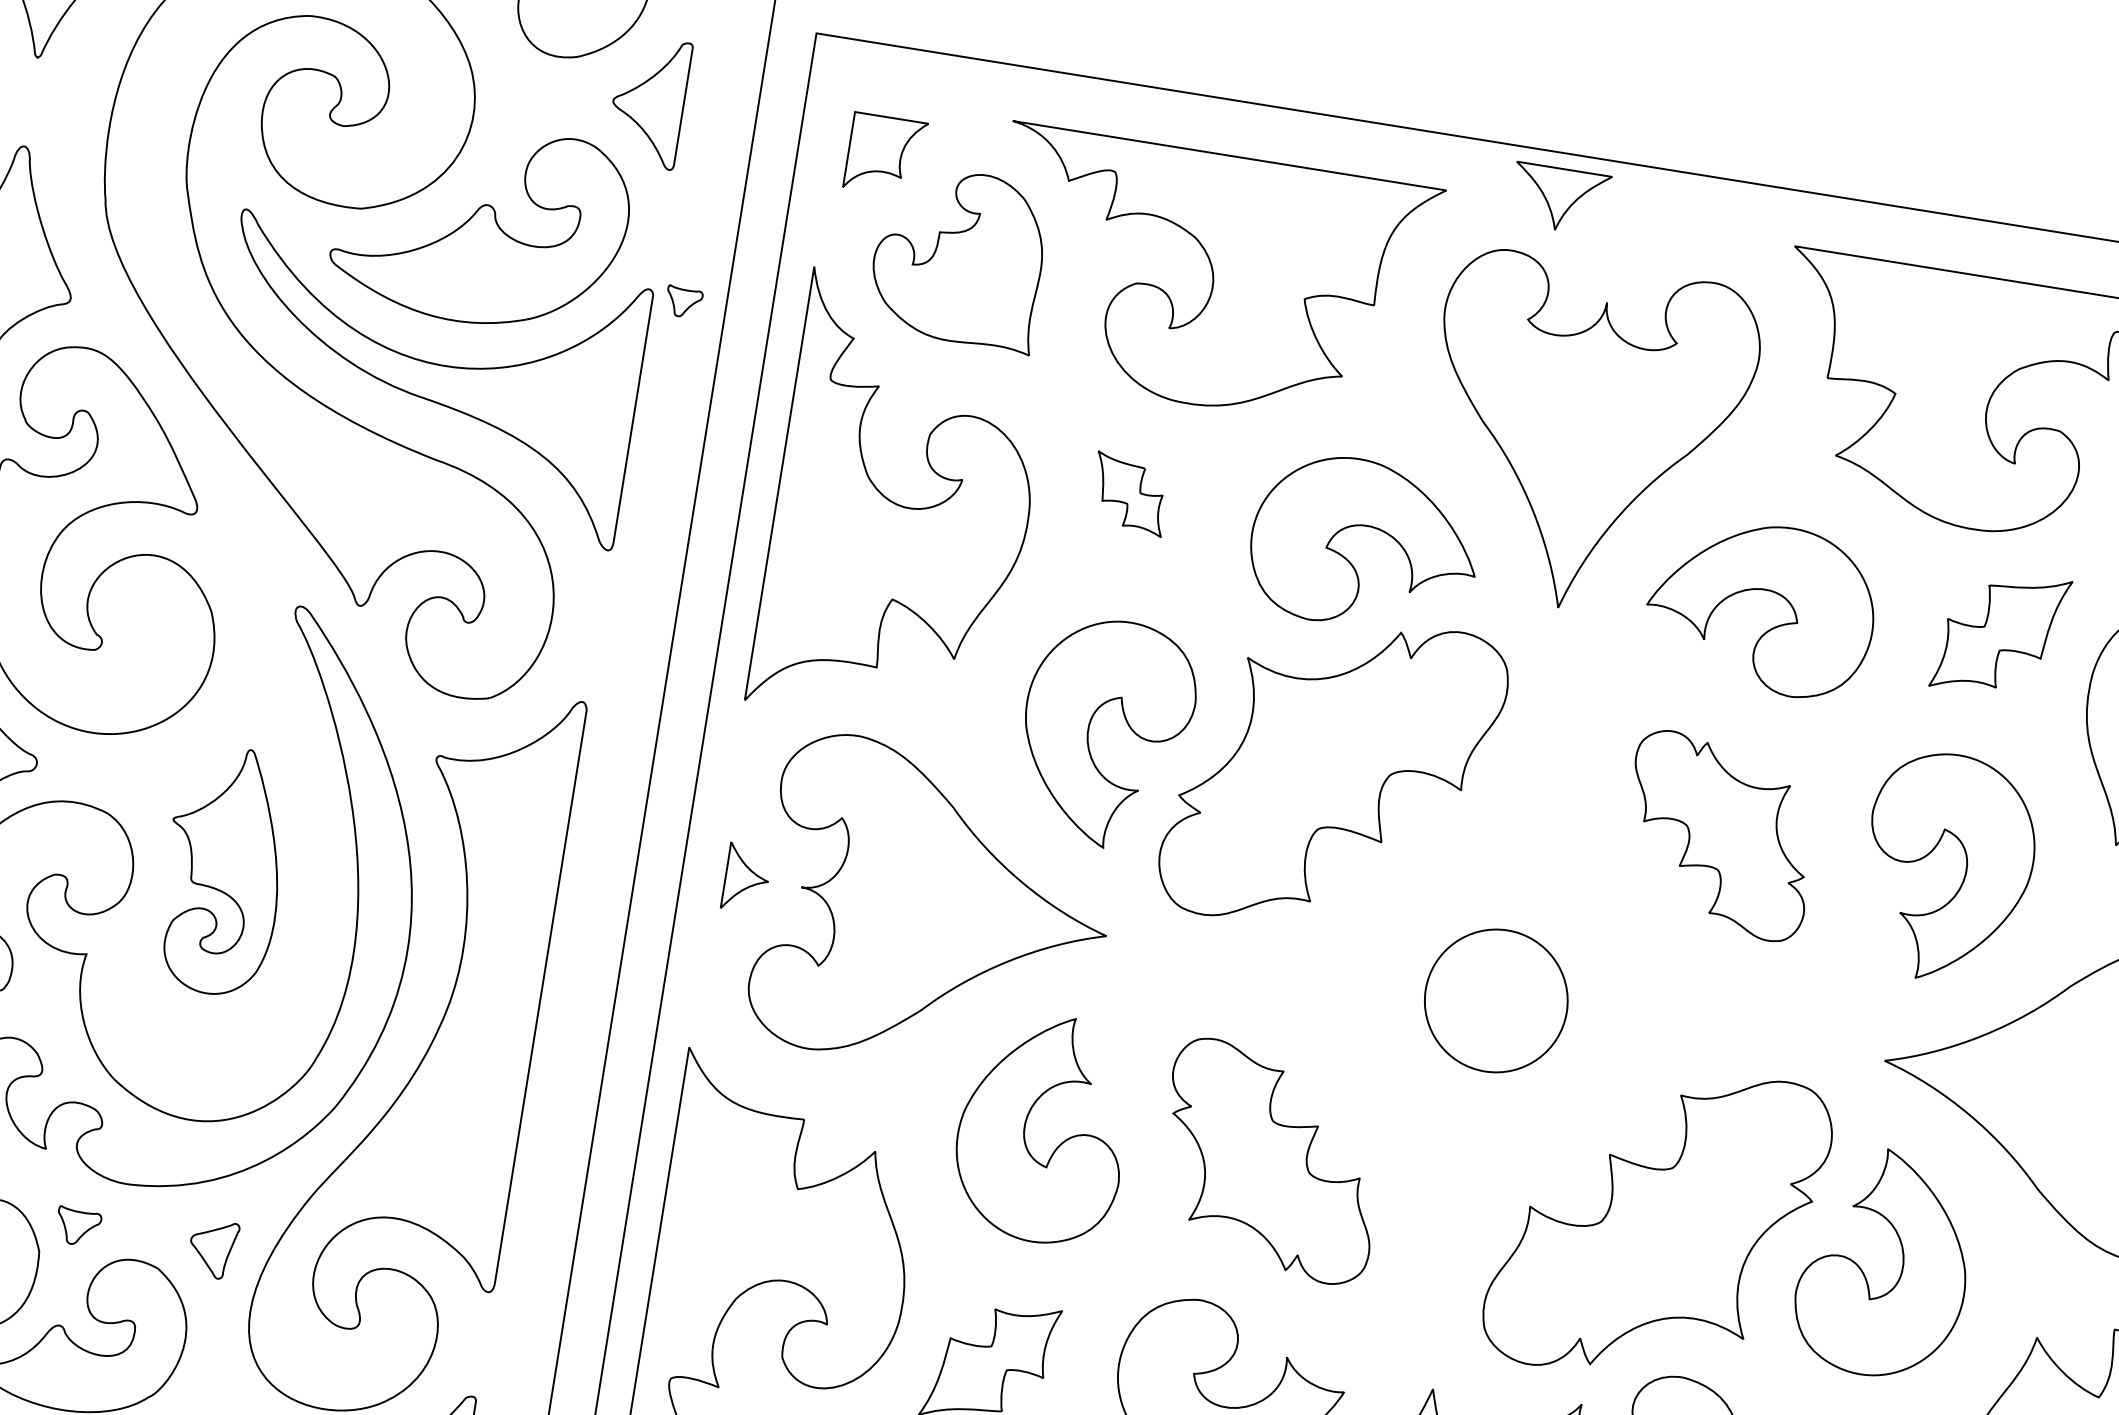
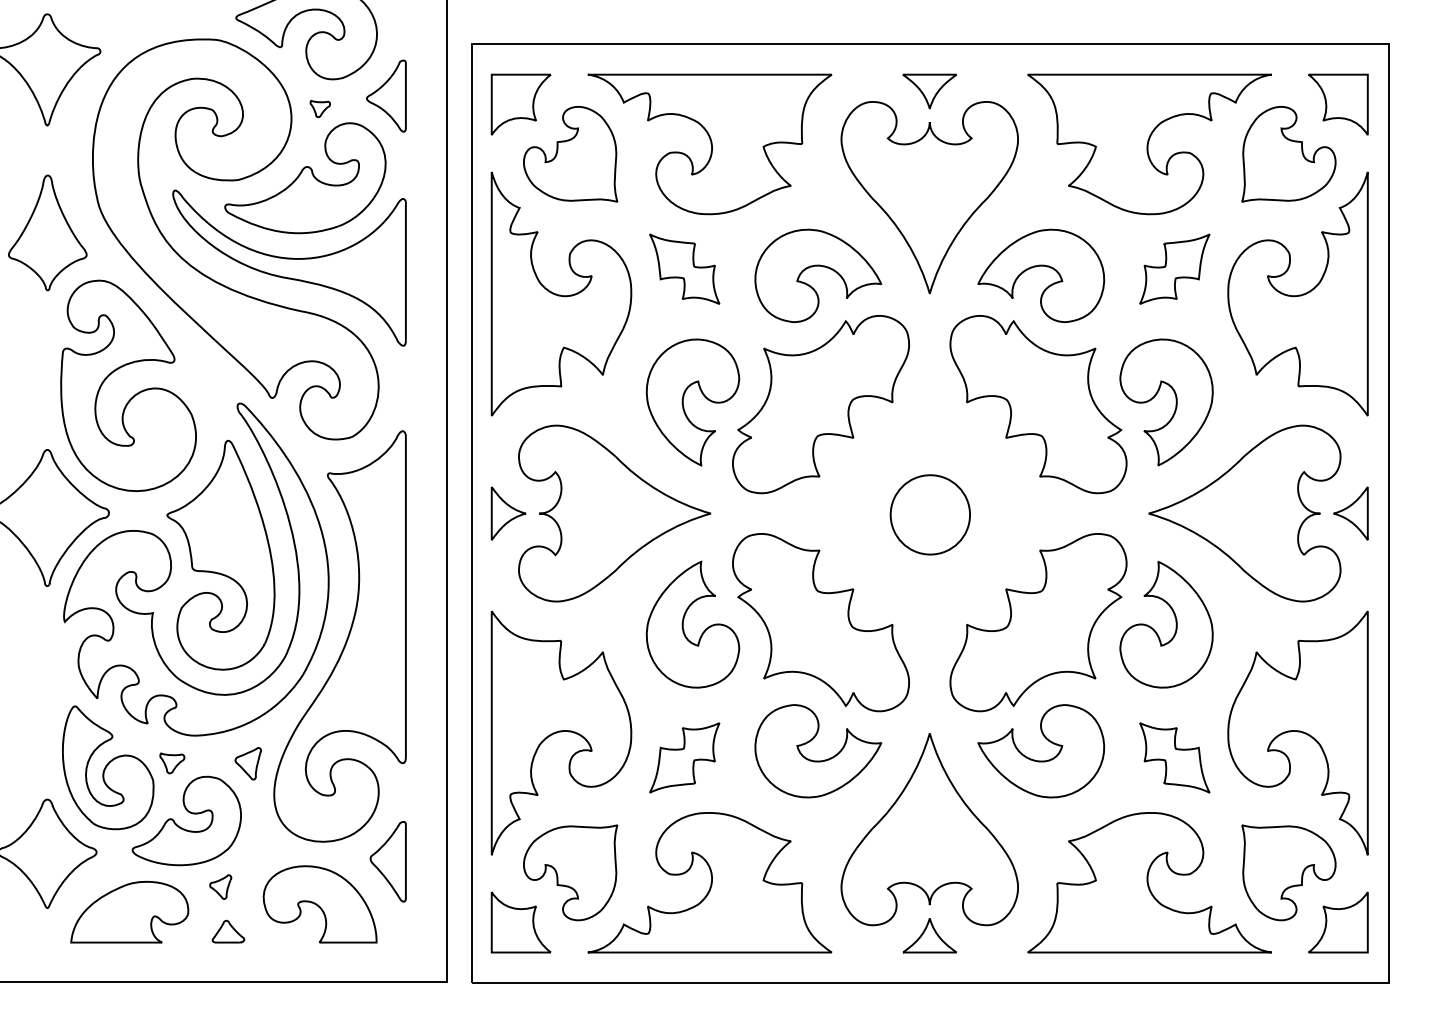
part: (884, 154) -> (520, 104), size x1.43
part: (1559, 199) -> (929, 91), moved
part: (684, 303) -> (320, 109), moved
part: (1129, 493) -> (684, 268), size x1.67
part: (1719, 835) -> (1038, 404), size x1.67
part: (222, 871) -> (220, 555), size x1.67
part: (746, 878) -> (508, 513), size x1.43
part: (1270, 1160) -> (820, 622), size x1.43

